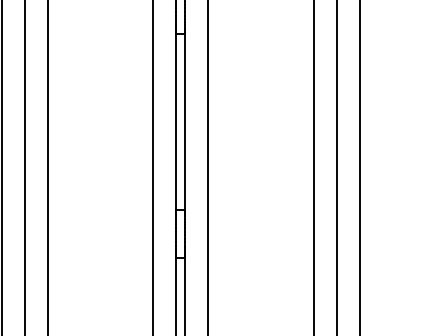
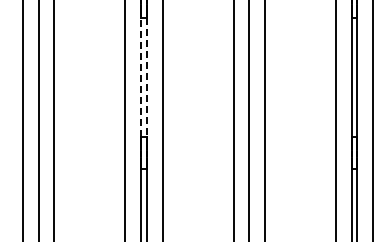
line: (175, 121) -> (140, 77), solid -> dashed
line: (184, 123) -> (146, 78), solid -> dashed

